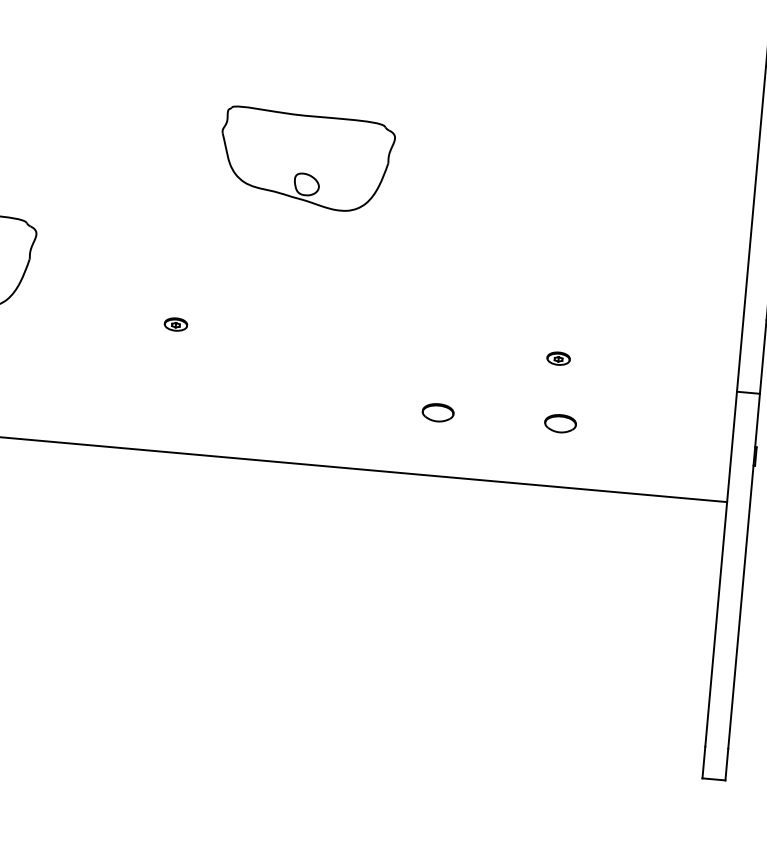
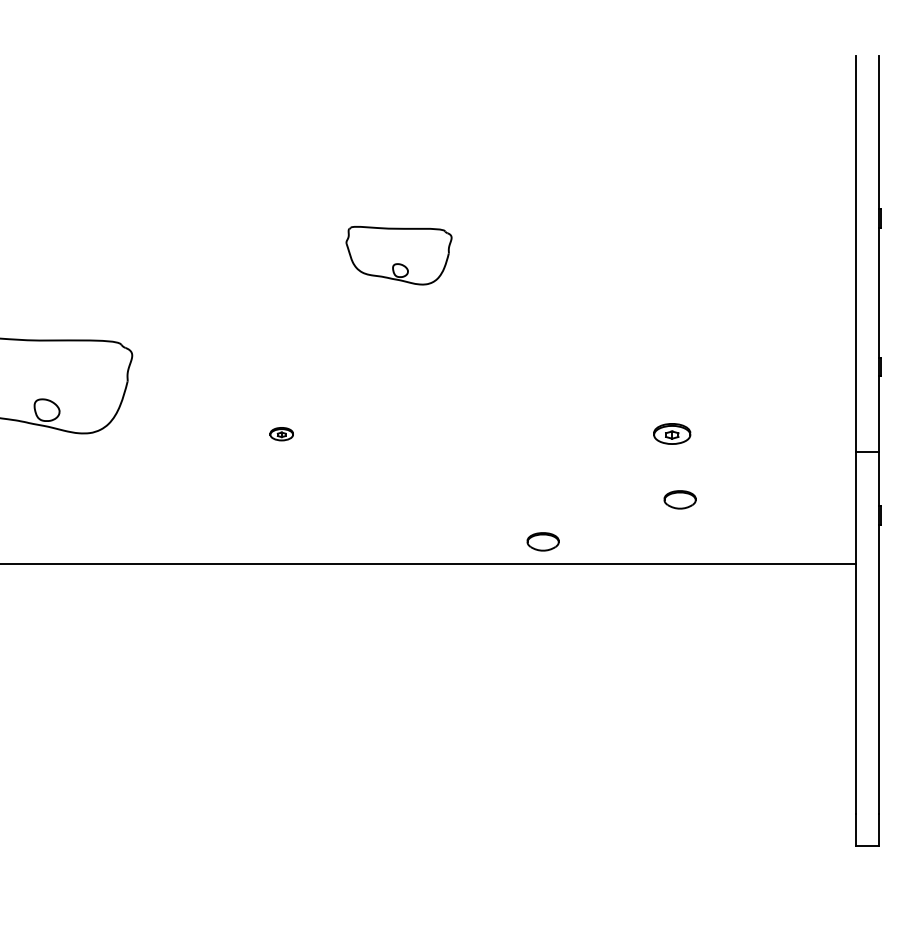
part: (306, 159) -> (398, 255), size x0.6
part: (558, 359) -> (672, 434), size x1.6
part: (437, 412) -> (542, 541), moved

